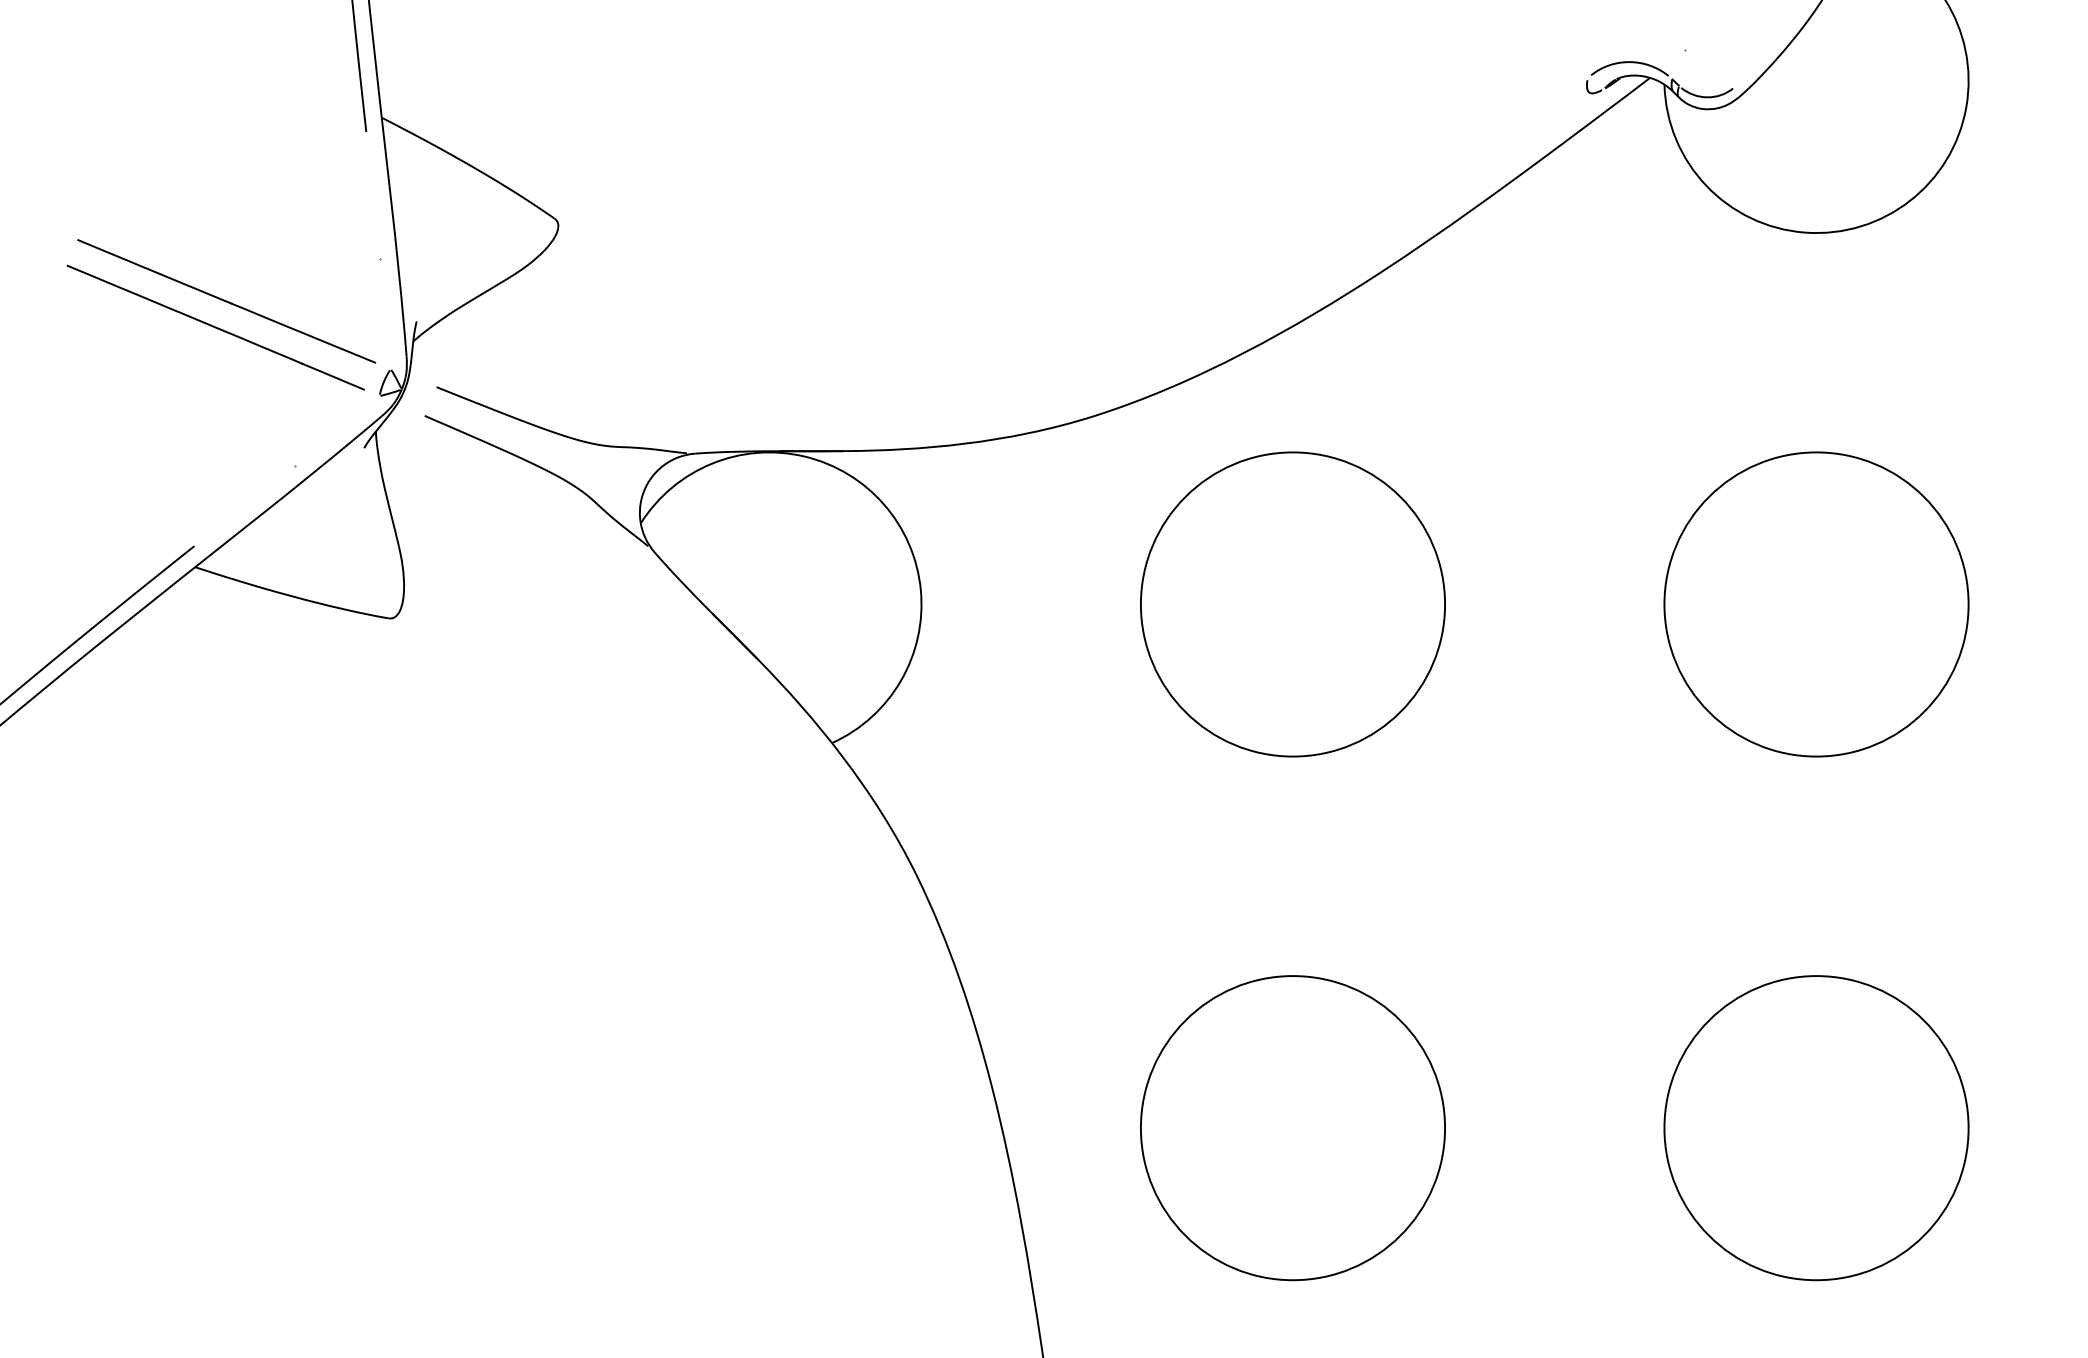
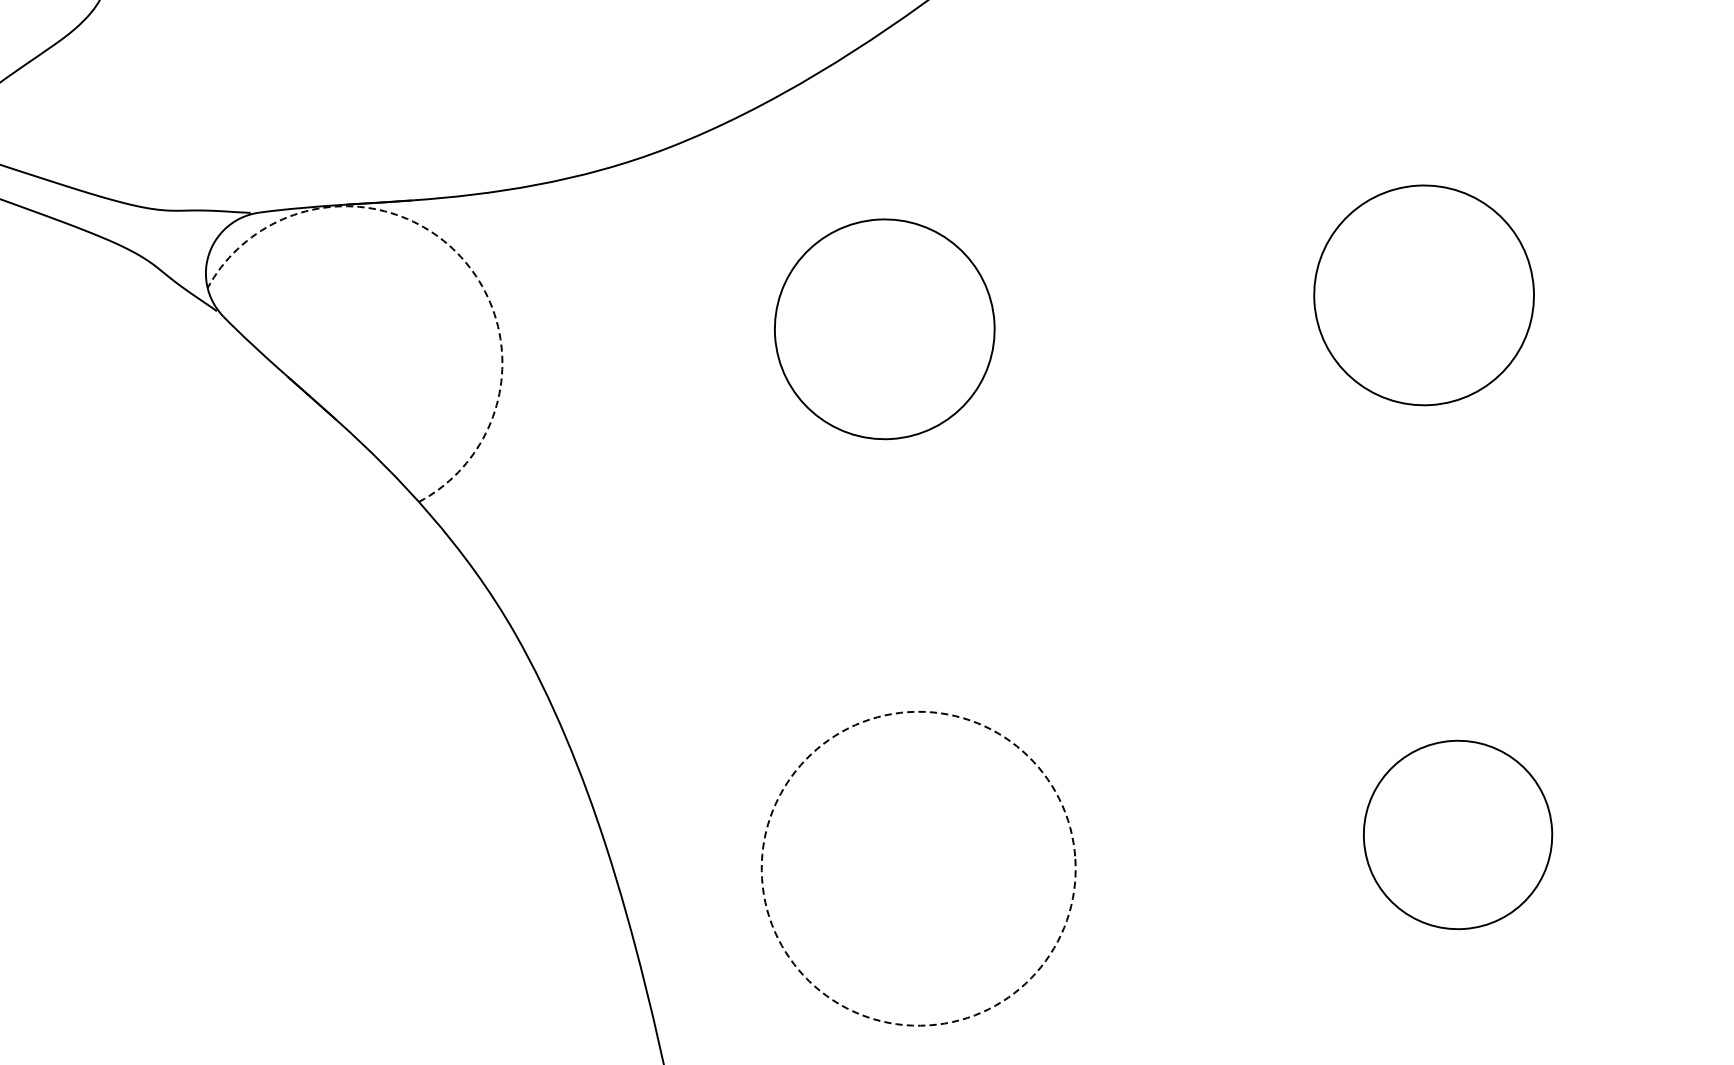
arc: (884, 504) -> (457, 252), solid -> dashed
circle: (1292, 604) -> (884, 329), size x0.7
circle: (1816, 604) -> (1424, 295), size x0.7
circle: (1292, 1128) -> (918, 869), solid -> dashed
circle: (1816, 1128) -> (1458, 835), size x0.6

